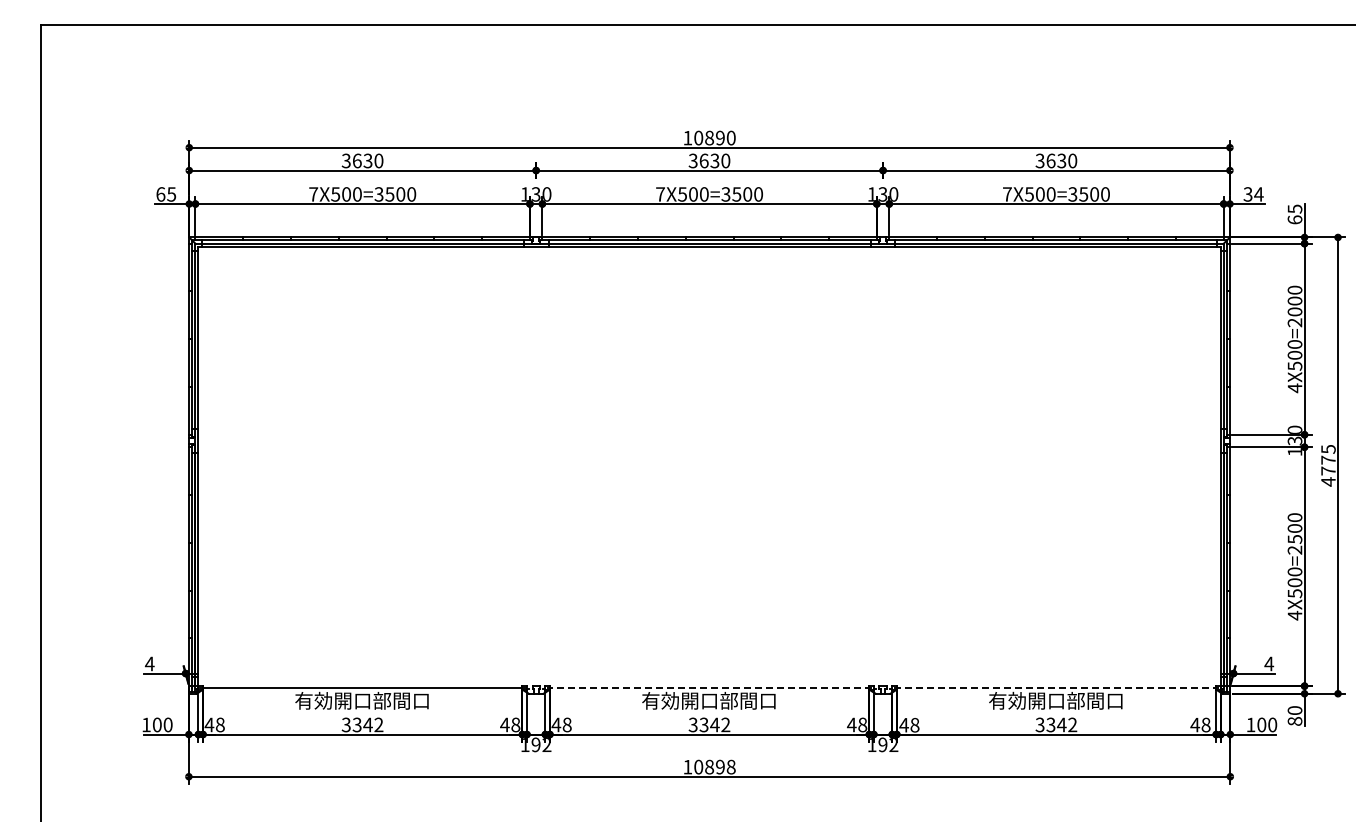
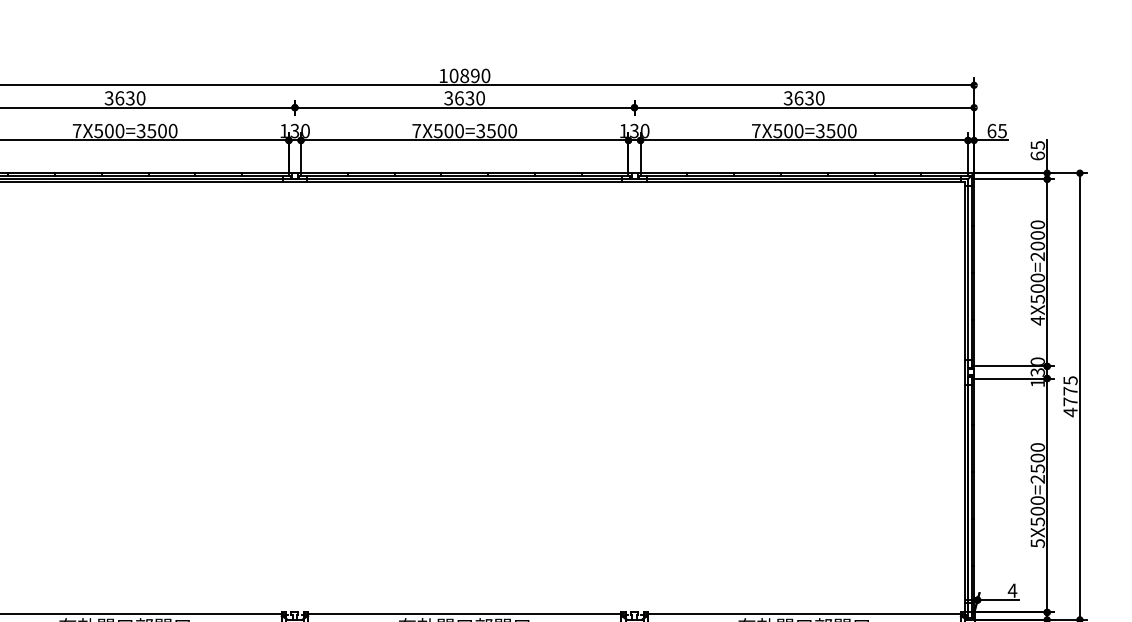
text: (1253, 194) -> (997, 131), 34 -> 65
text: (1294, 615) -> (1037, 543), 4X500=2500 -> 5X500=2500
line: (709, 687) -> (464, 613), dashed -> solid
line: (1056, 687) -> (804, 613), dashed -> solid

